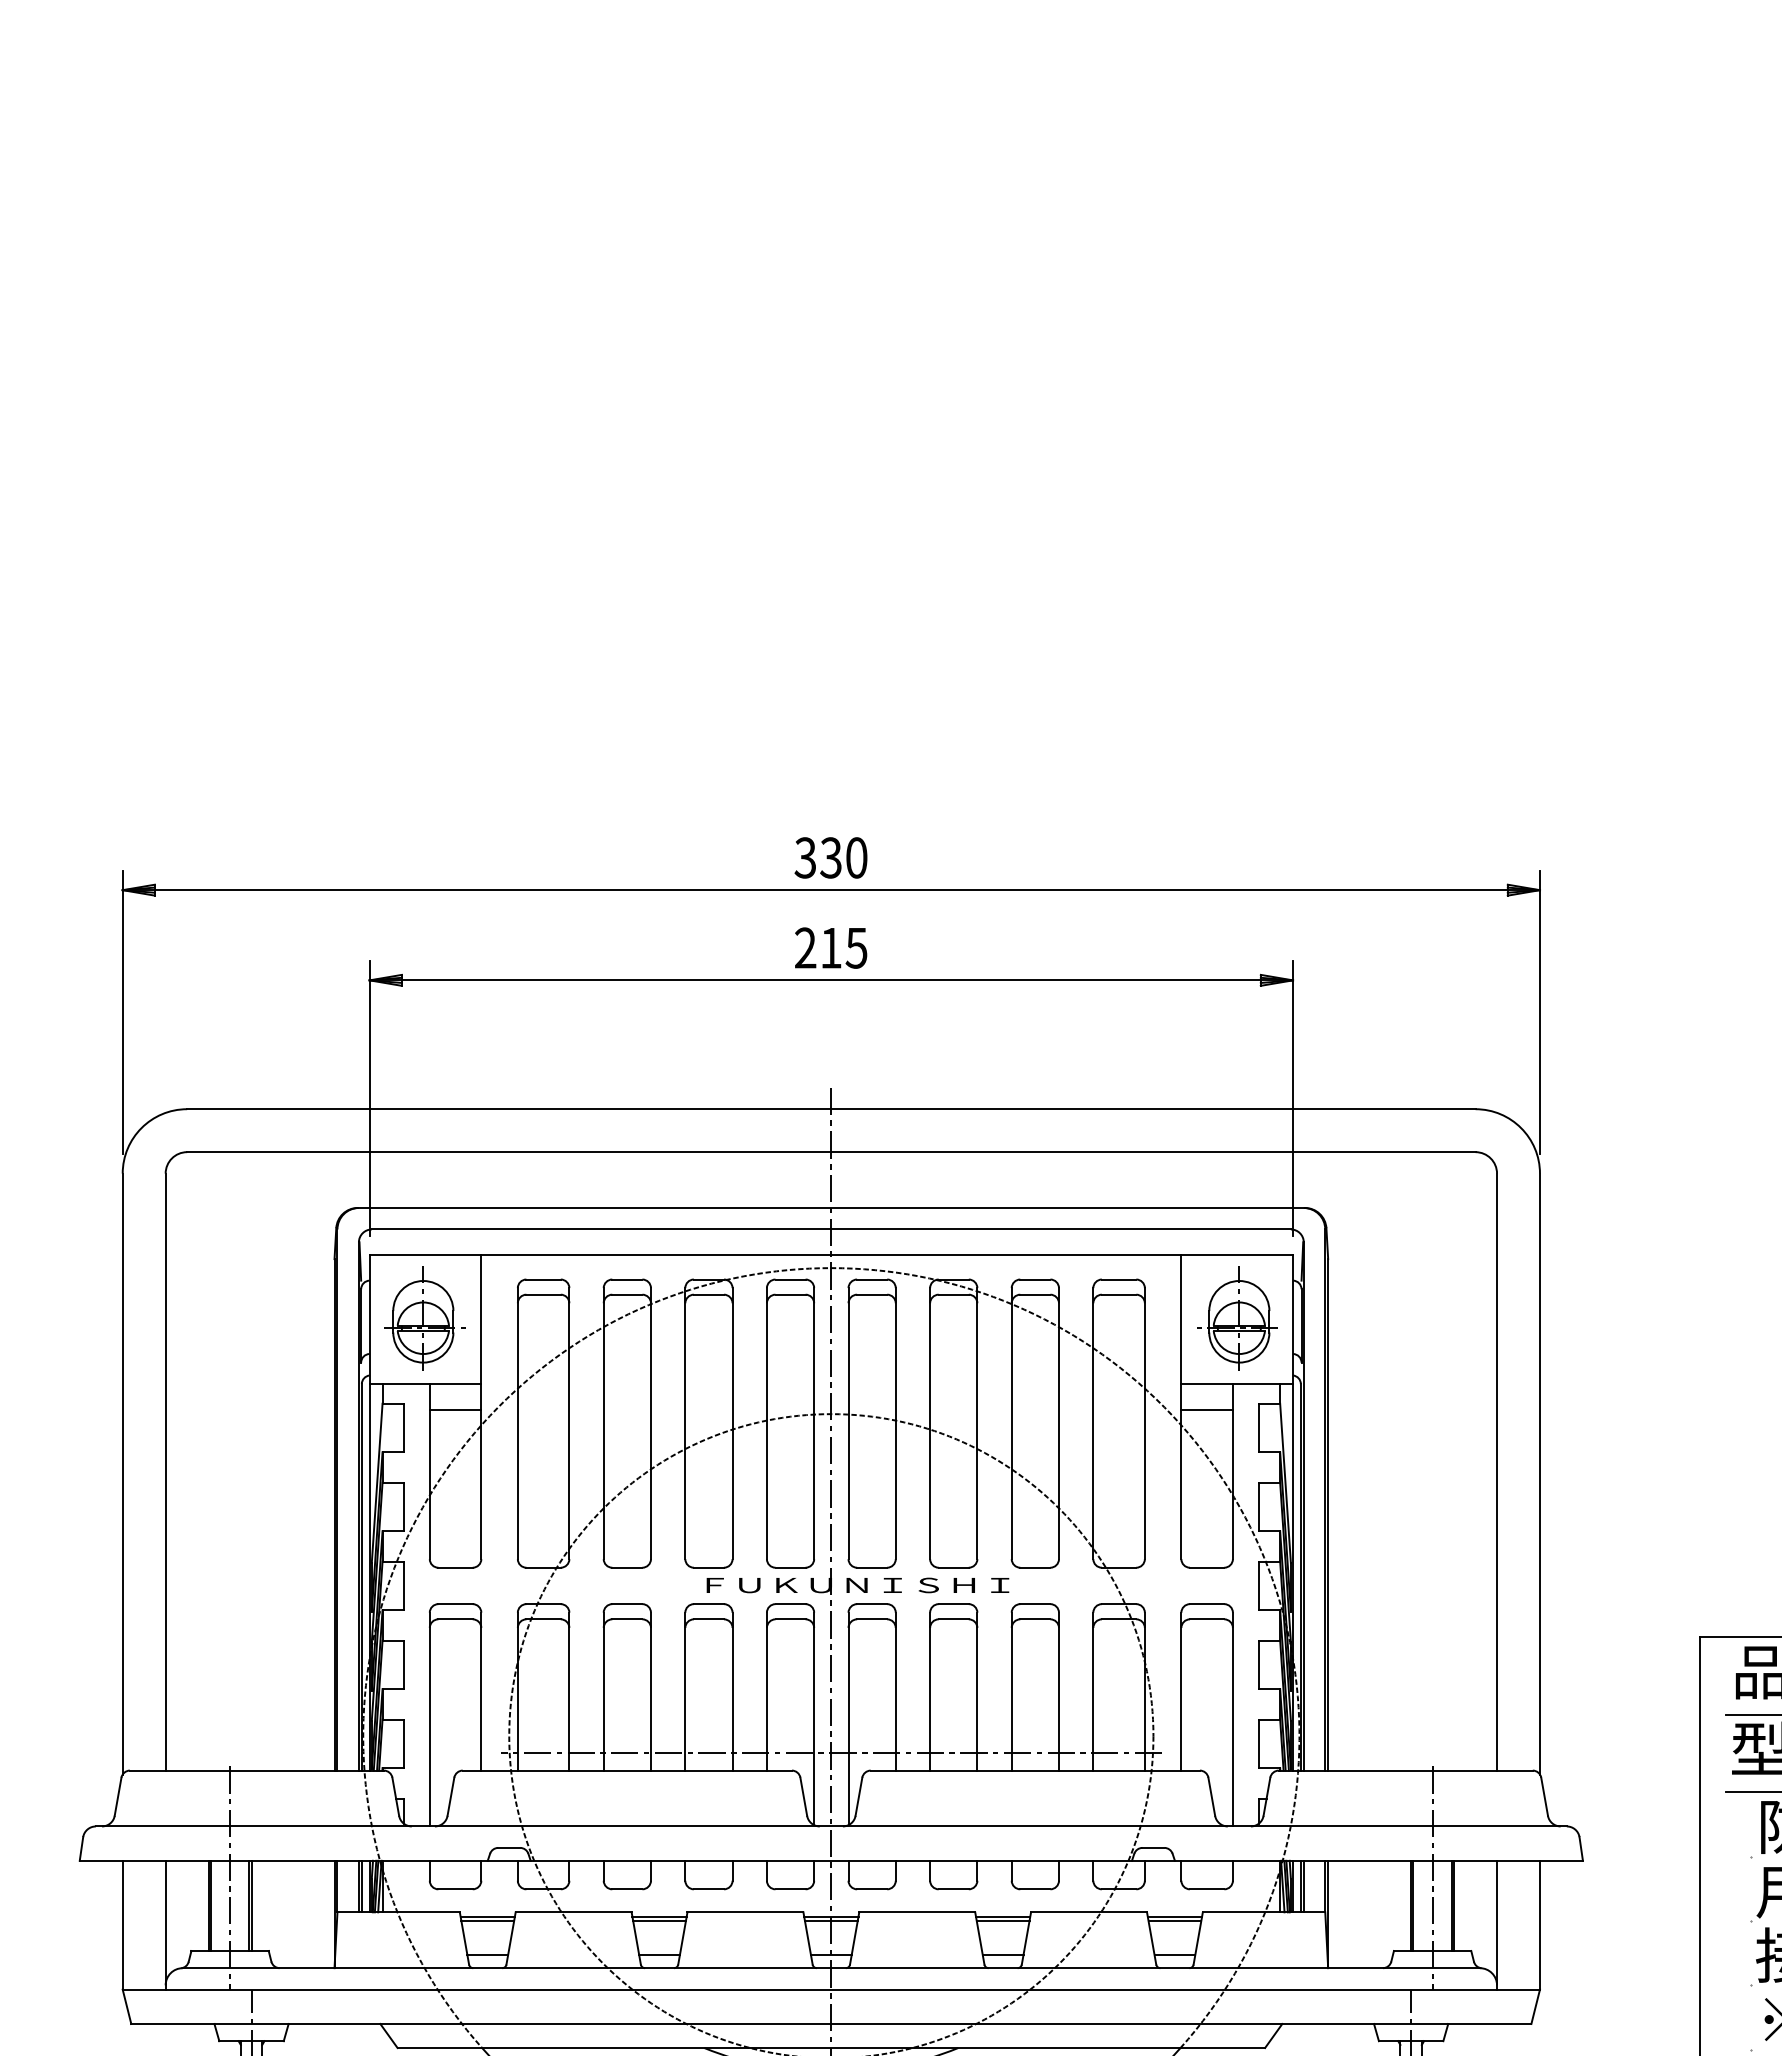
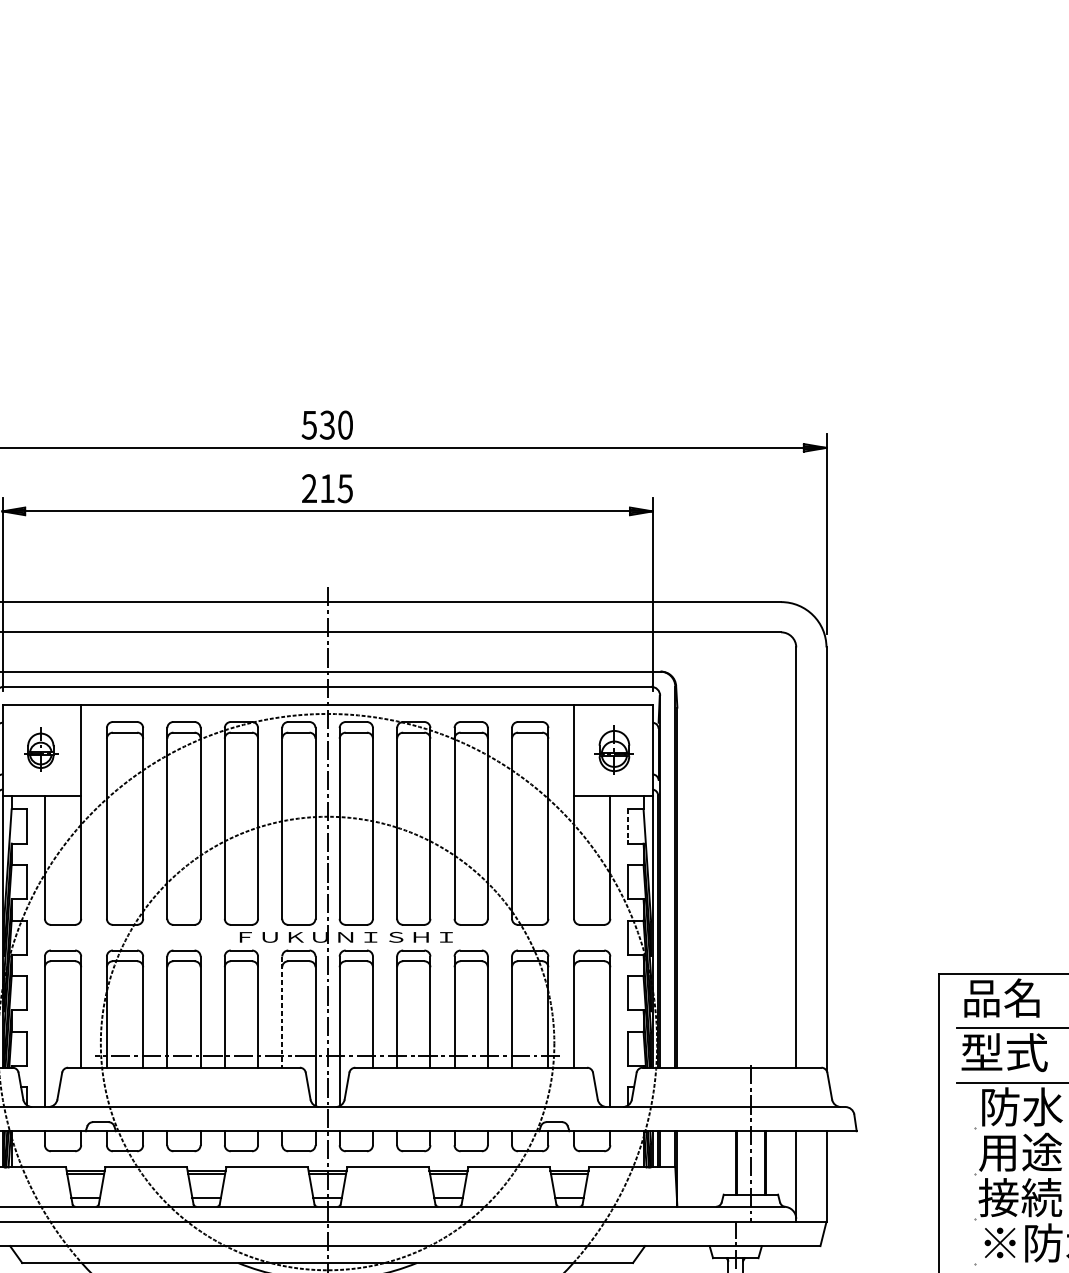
text: (805, 857) -> (309, 424), 330 -> 530
part: (424, 1318) -> (41, 749), size x0.6
part: (1237, 1318) -> (613, 749), size x0.7
line: (455, 1409) -> (63, 813), removed
line: (1206, 1409) -> (591, 813), removed
line: (1258, 1428) -> (628, 826), solid -> dashed
line: (766, 1691) -> (281, 1012), solid -> dashed

